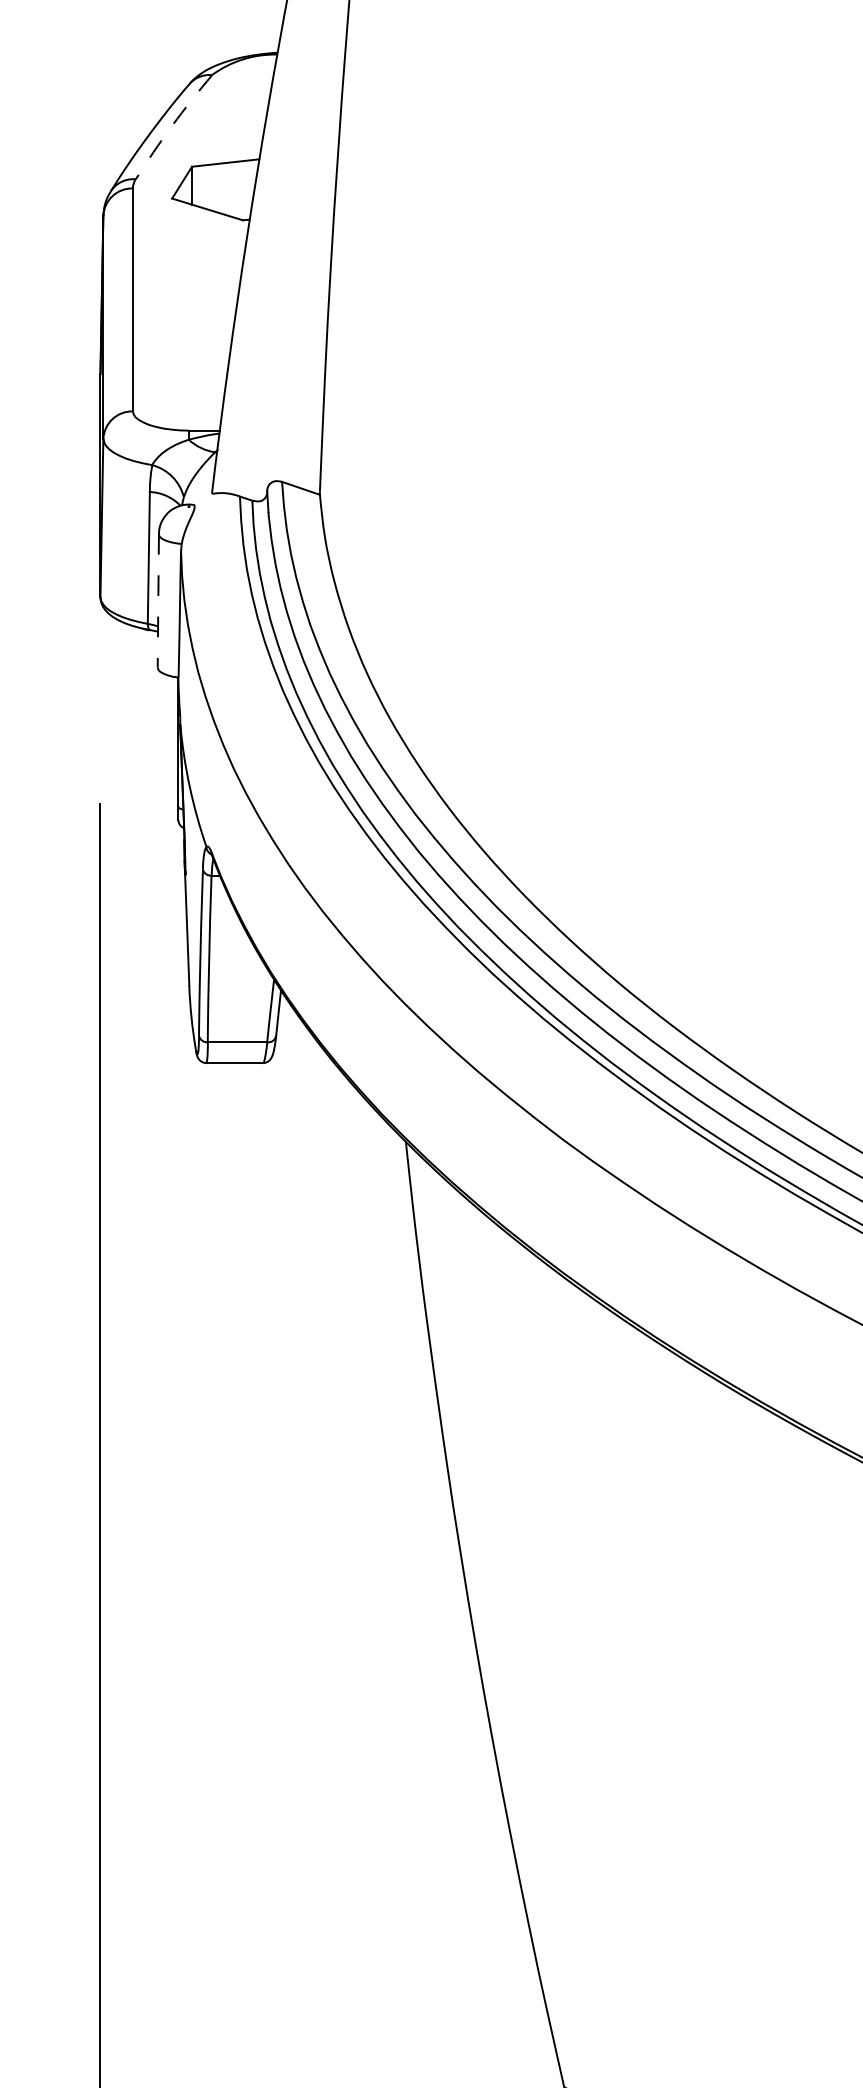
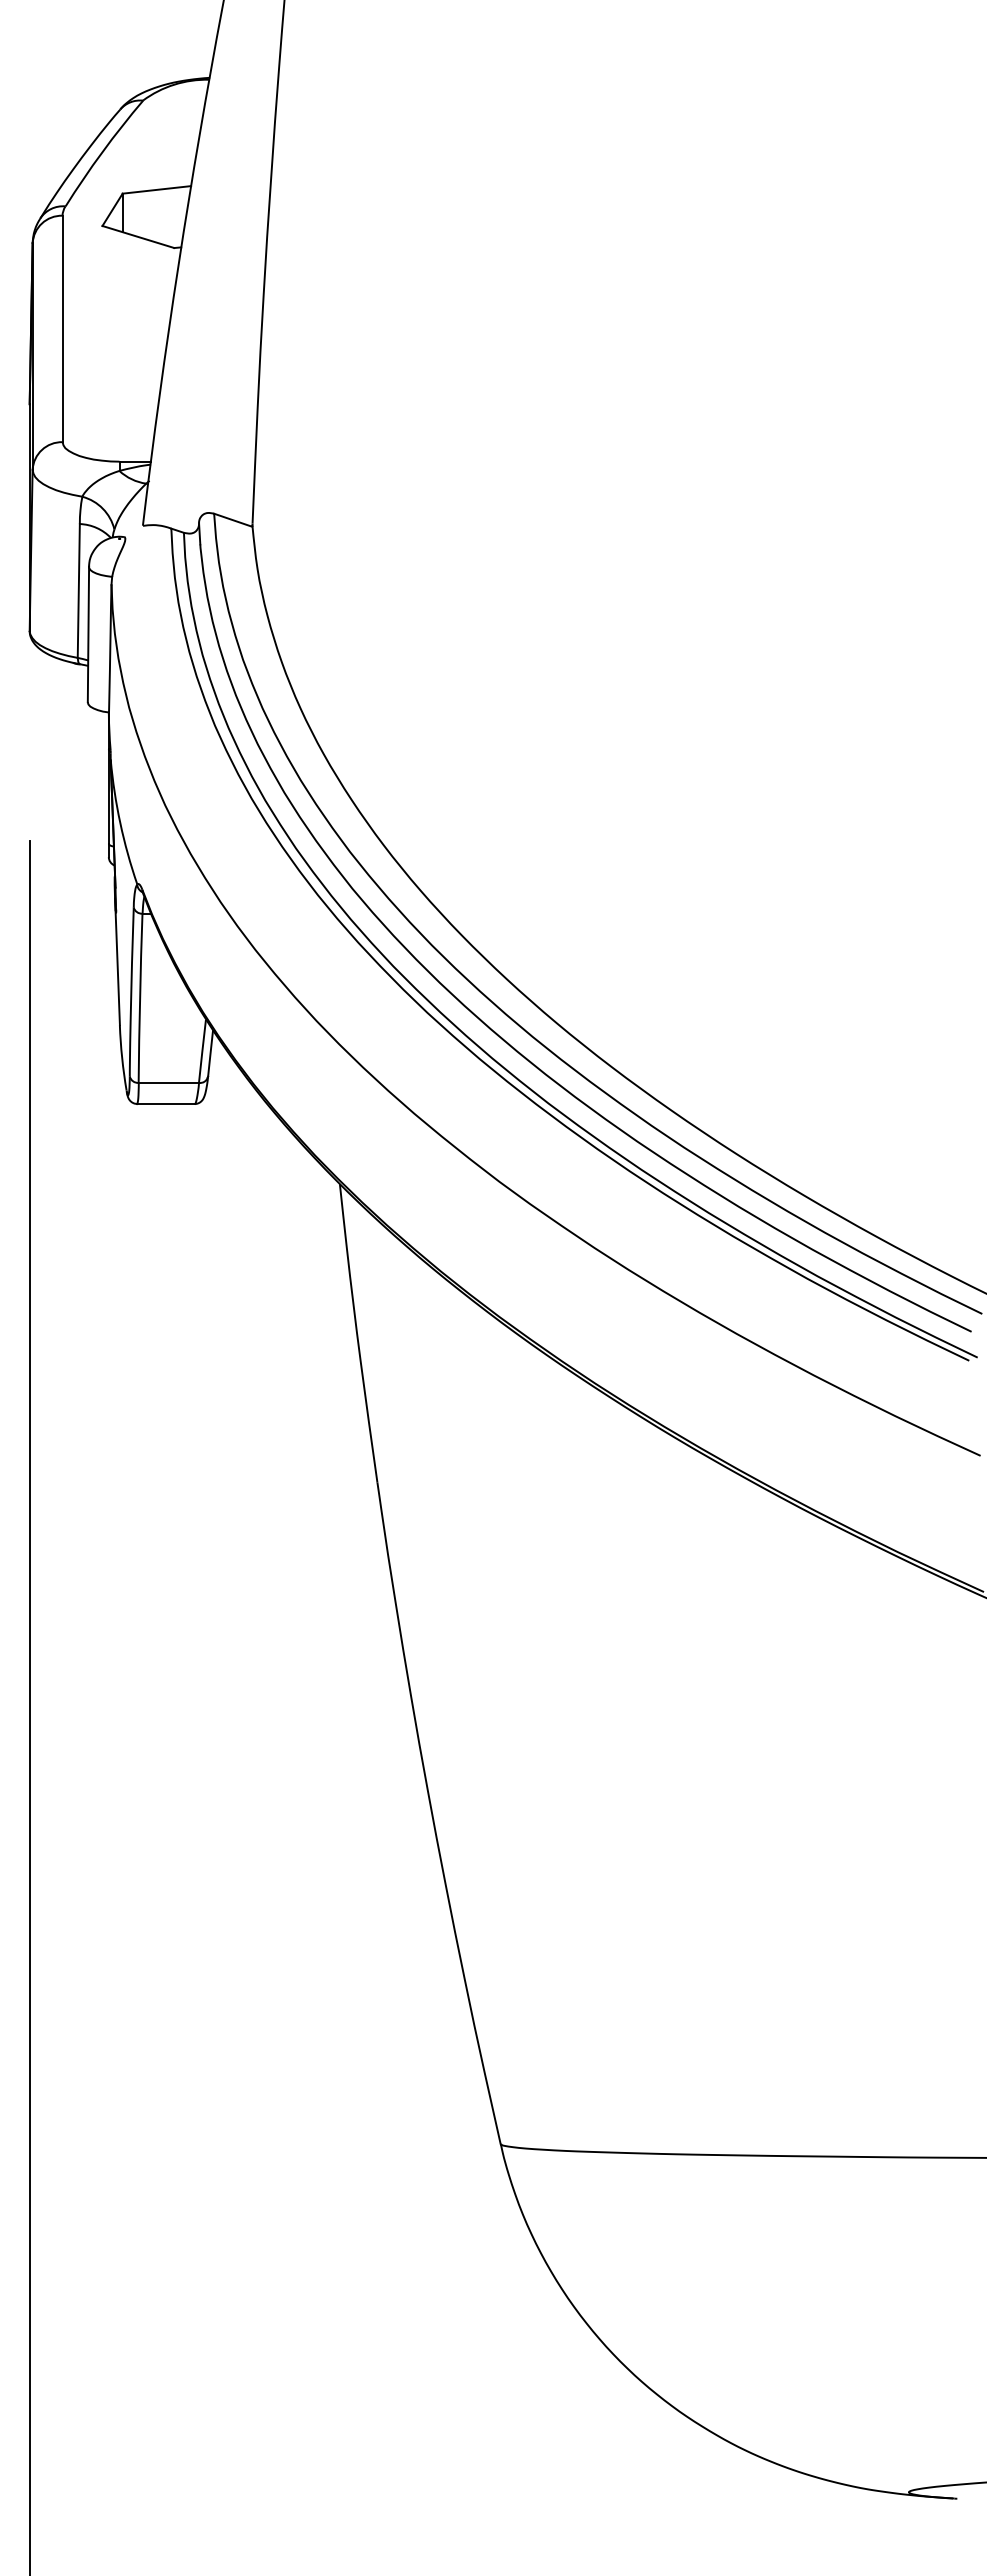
arc: (172, 126) -> (102, 152), dashed -> solid
line: (158, 600) -> (88, 634), dashed -> solid

